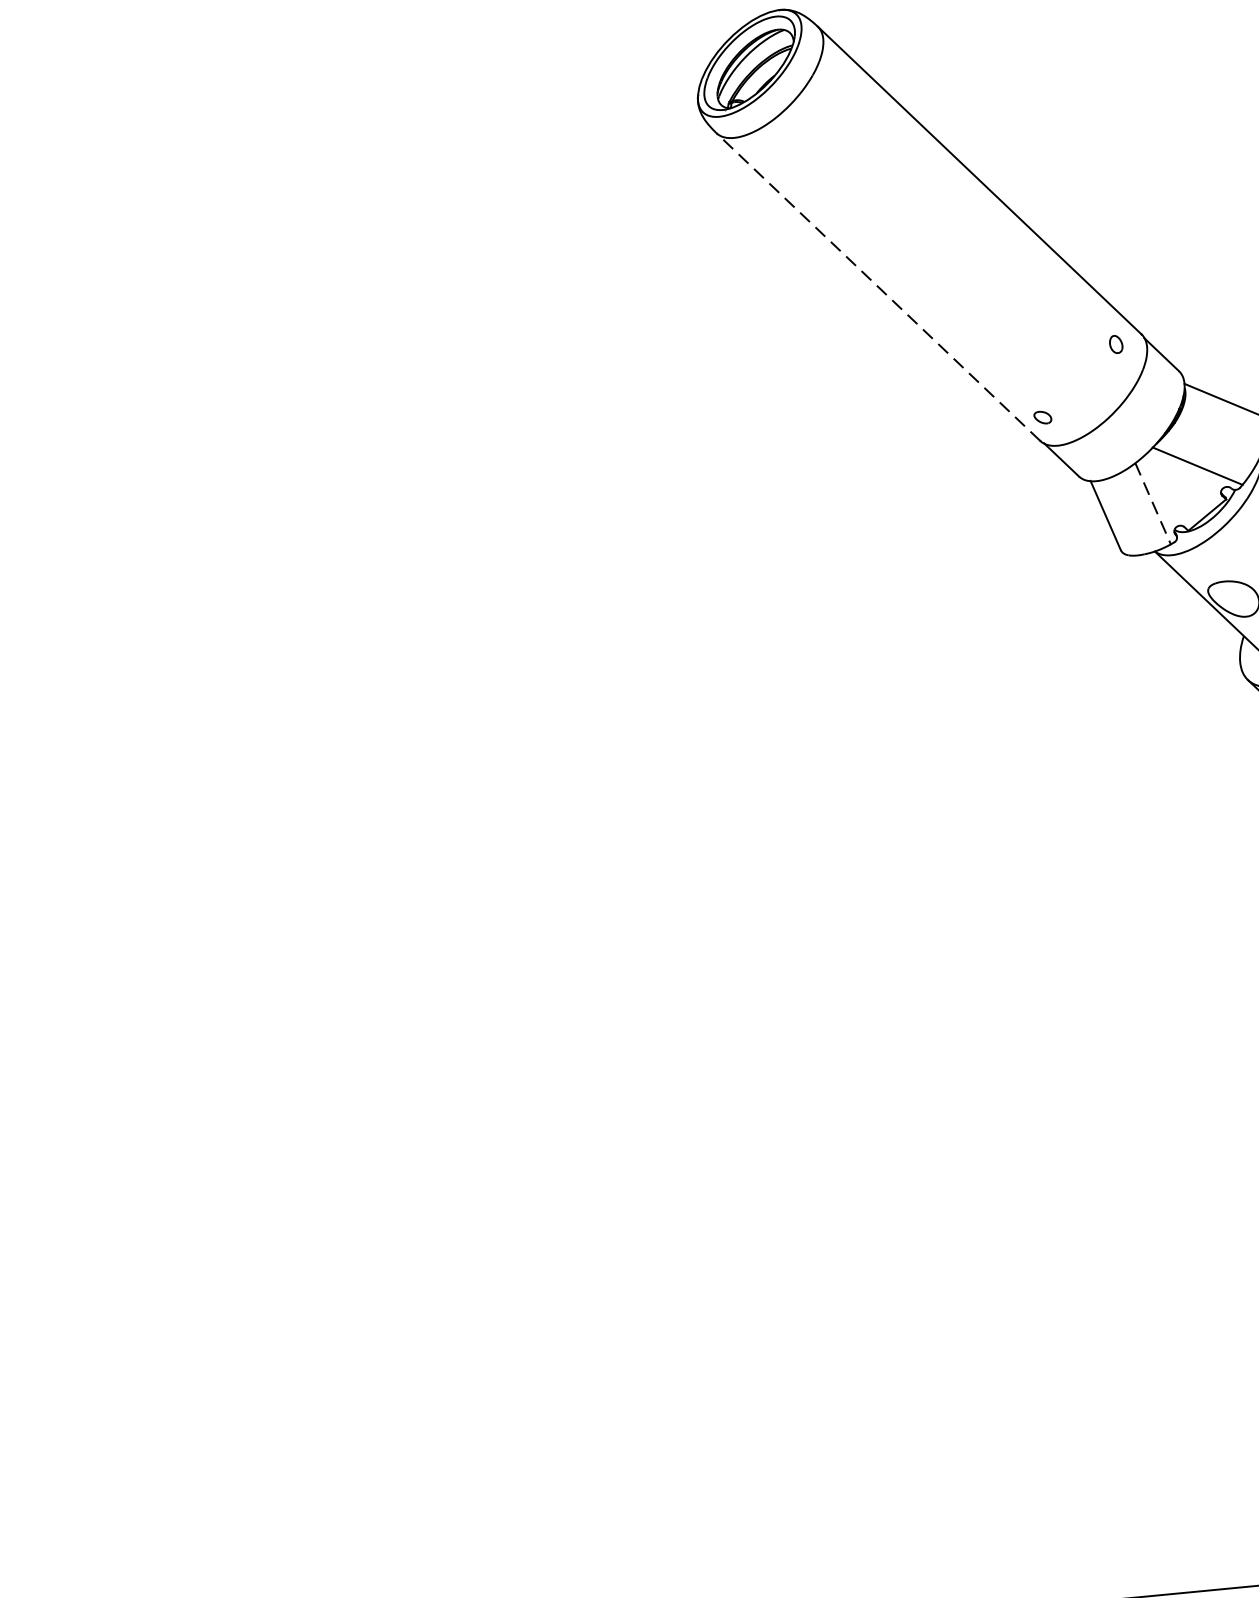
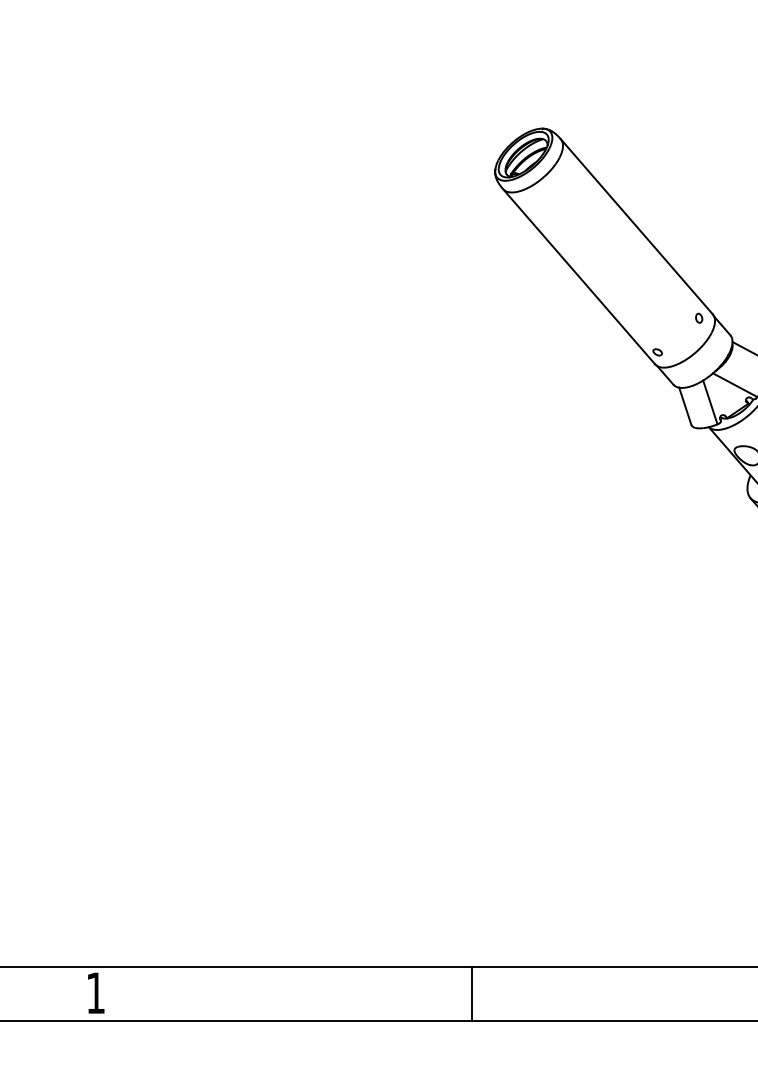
line: (879, 286) -> (579, 276), dashed -> solid
line: (1153, 503) -> (710, 402), dashed -> solid

